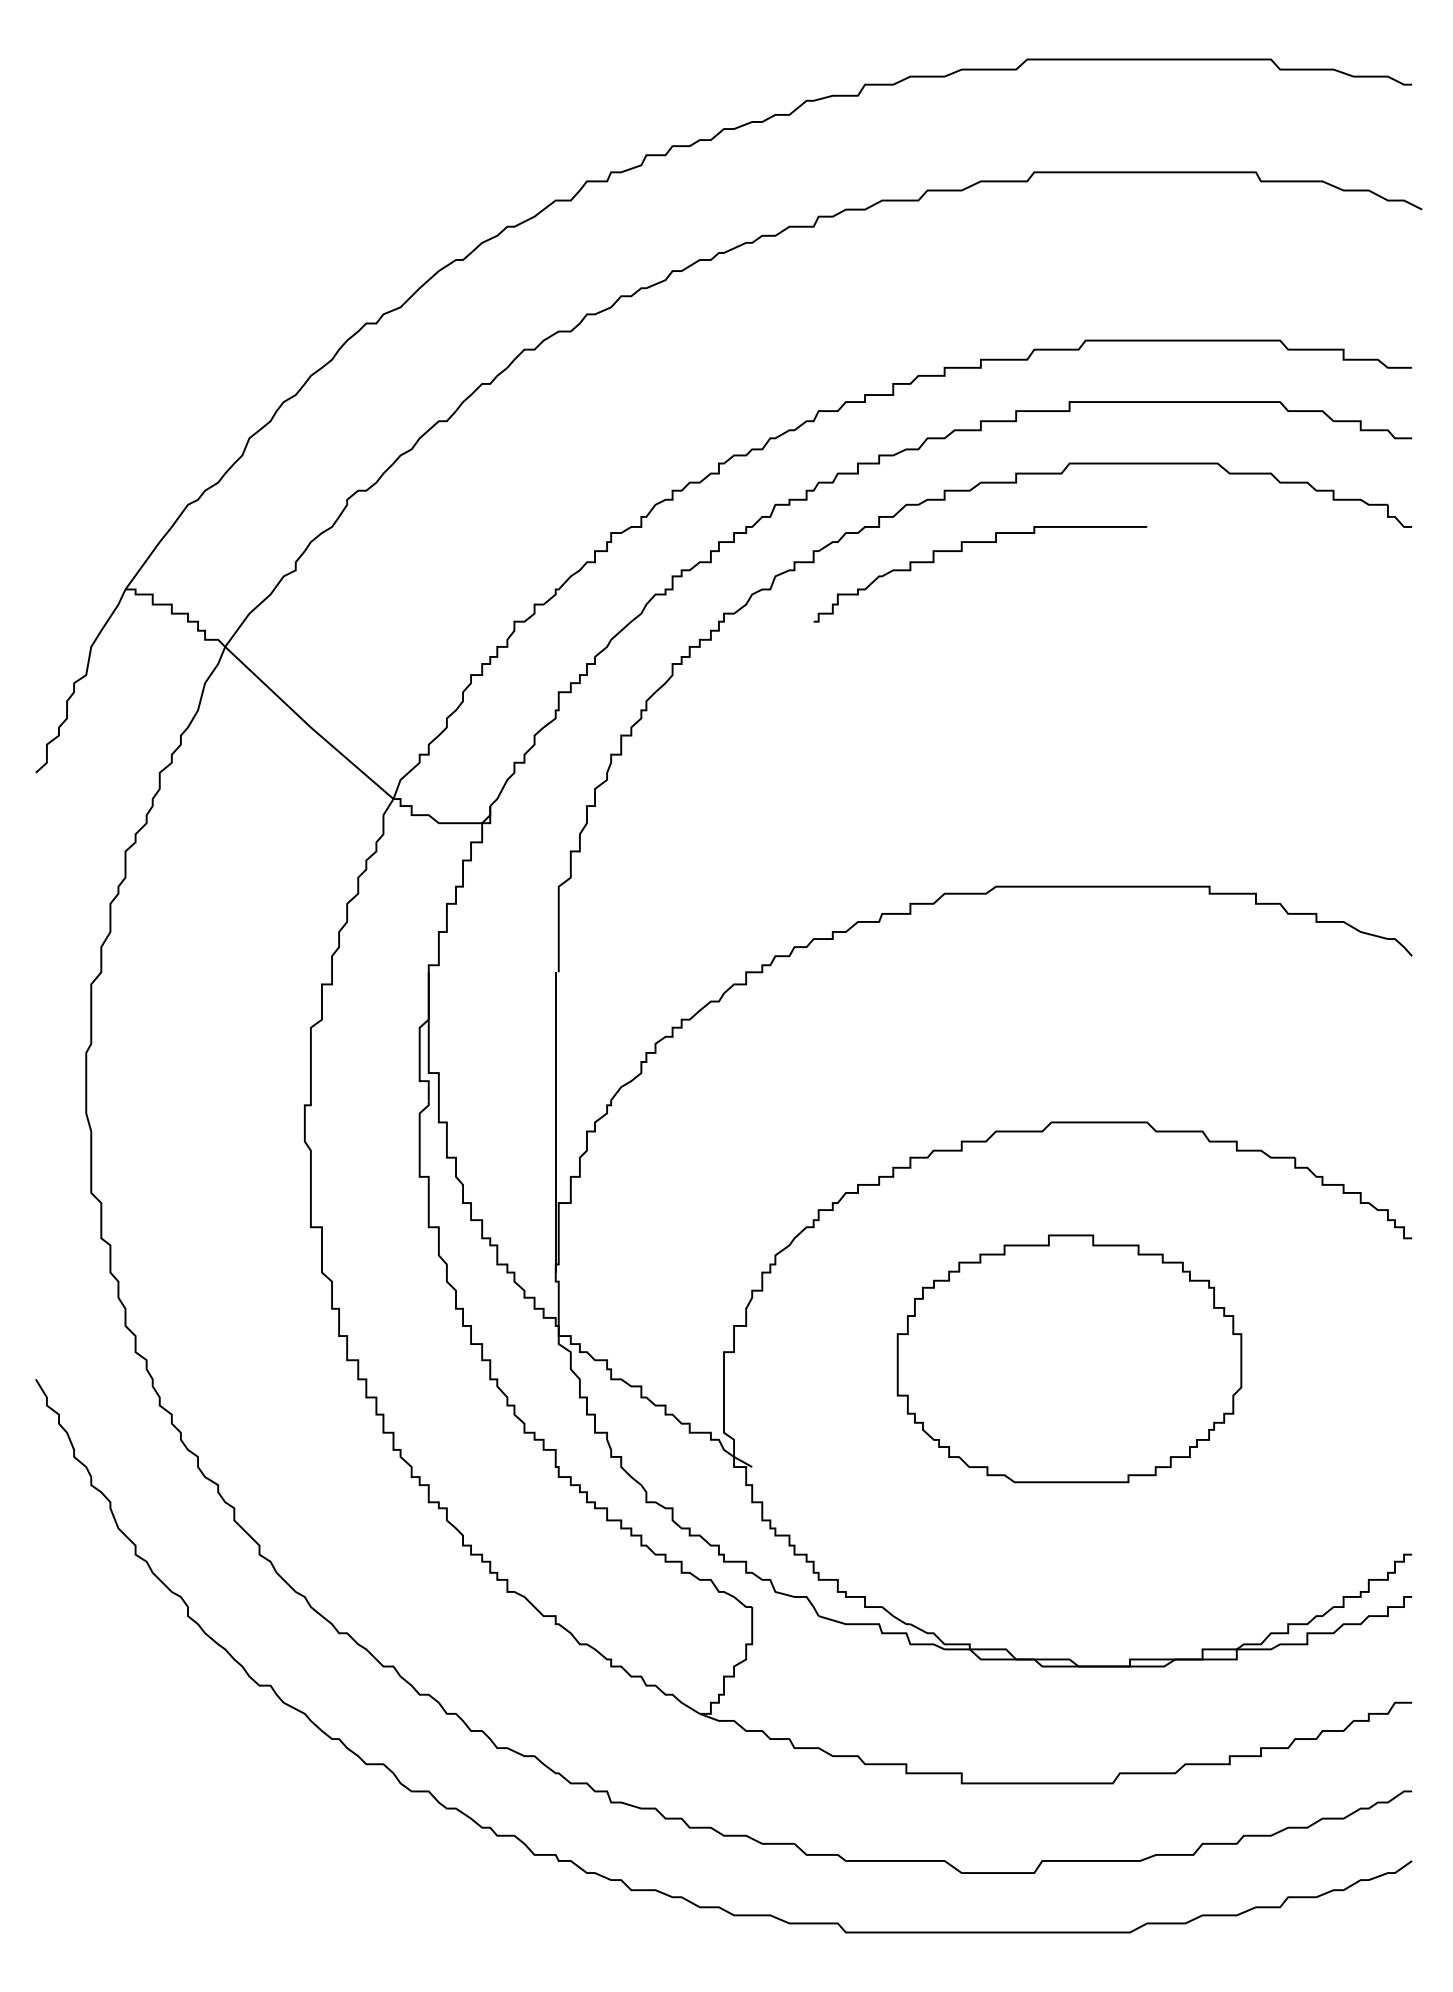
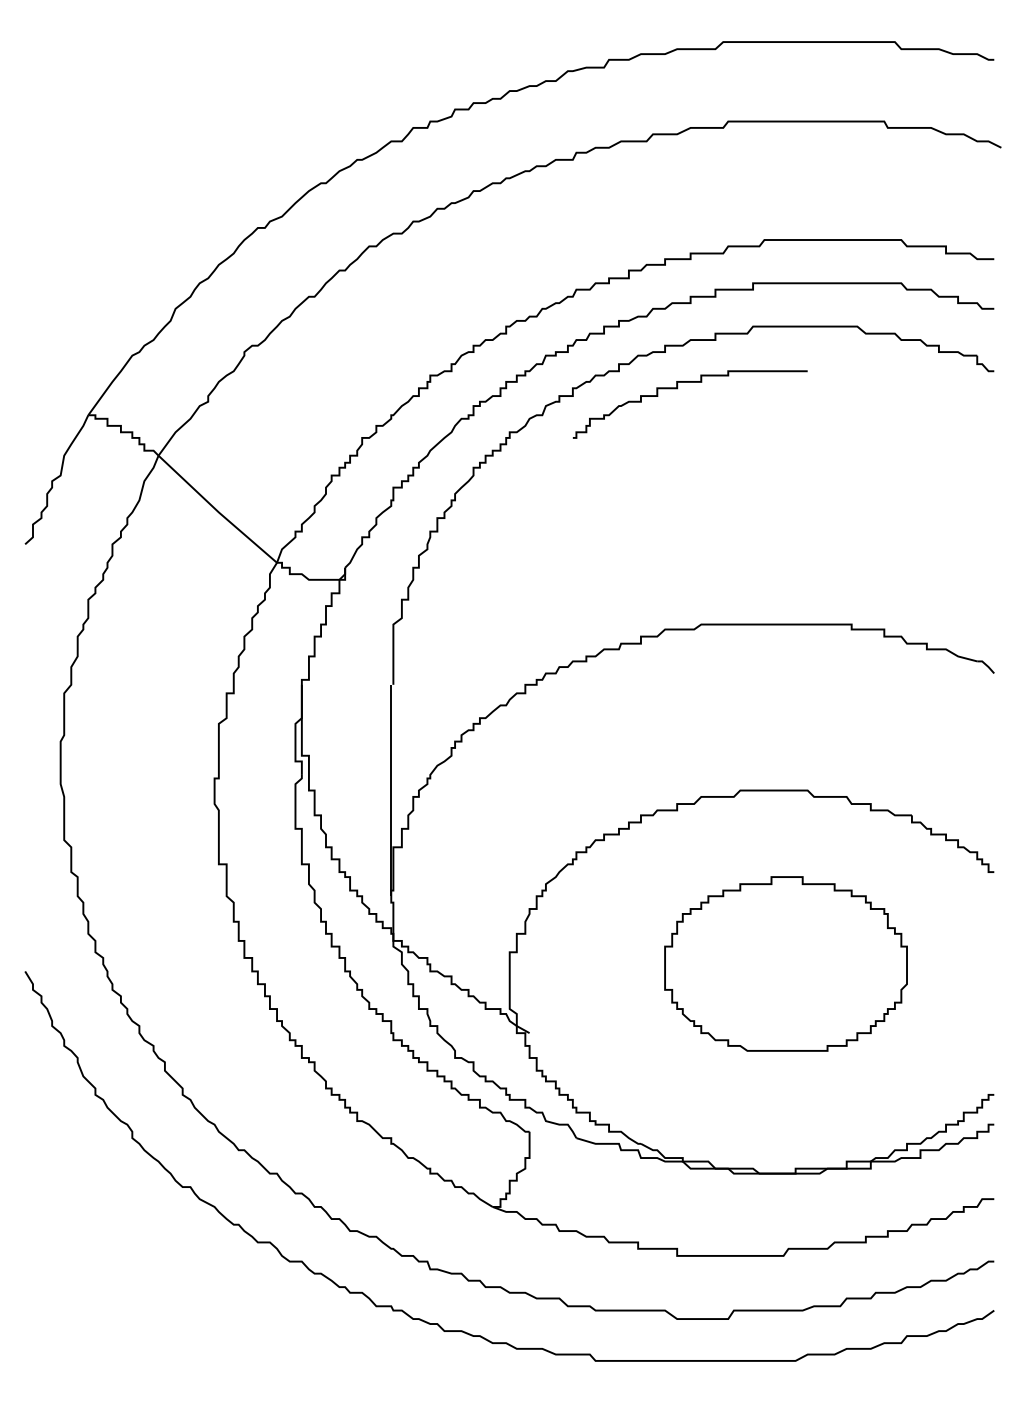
part: (1068, 1358) -> (785, 963), moved

